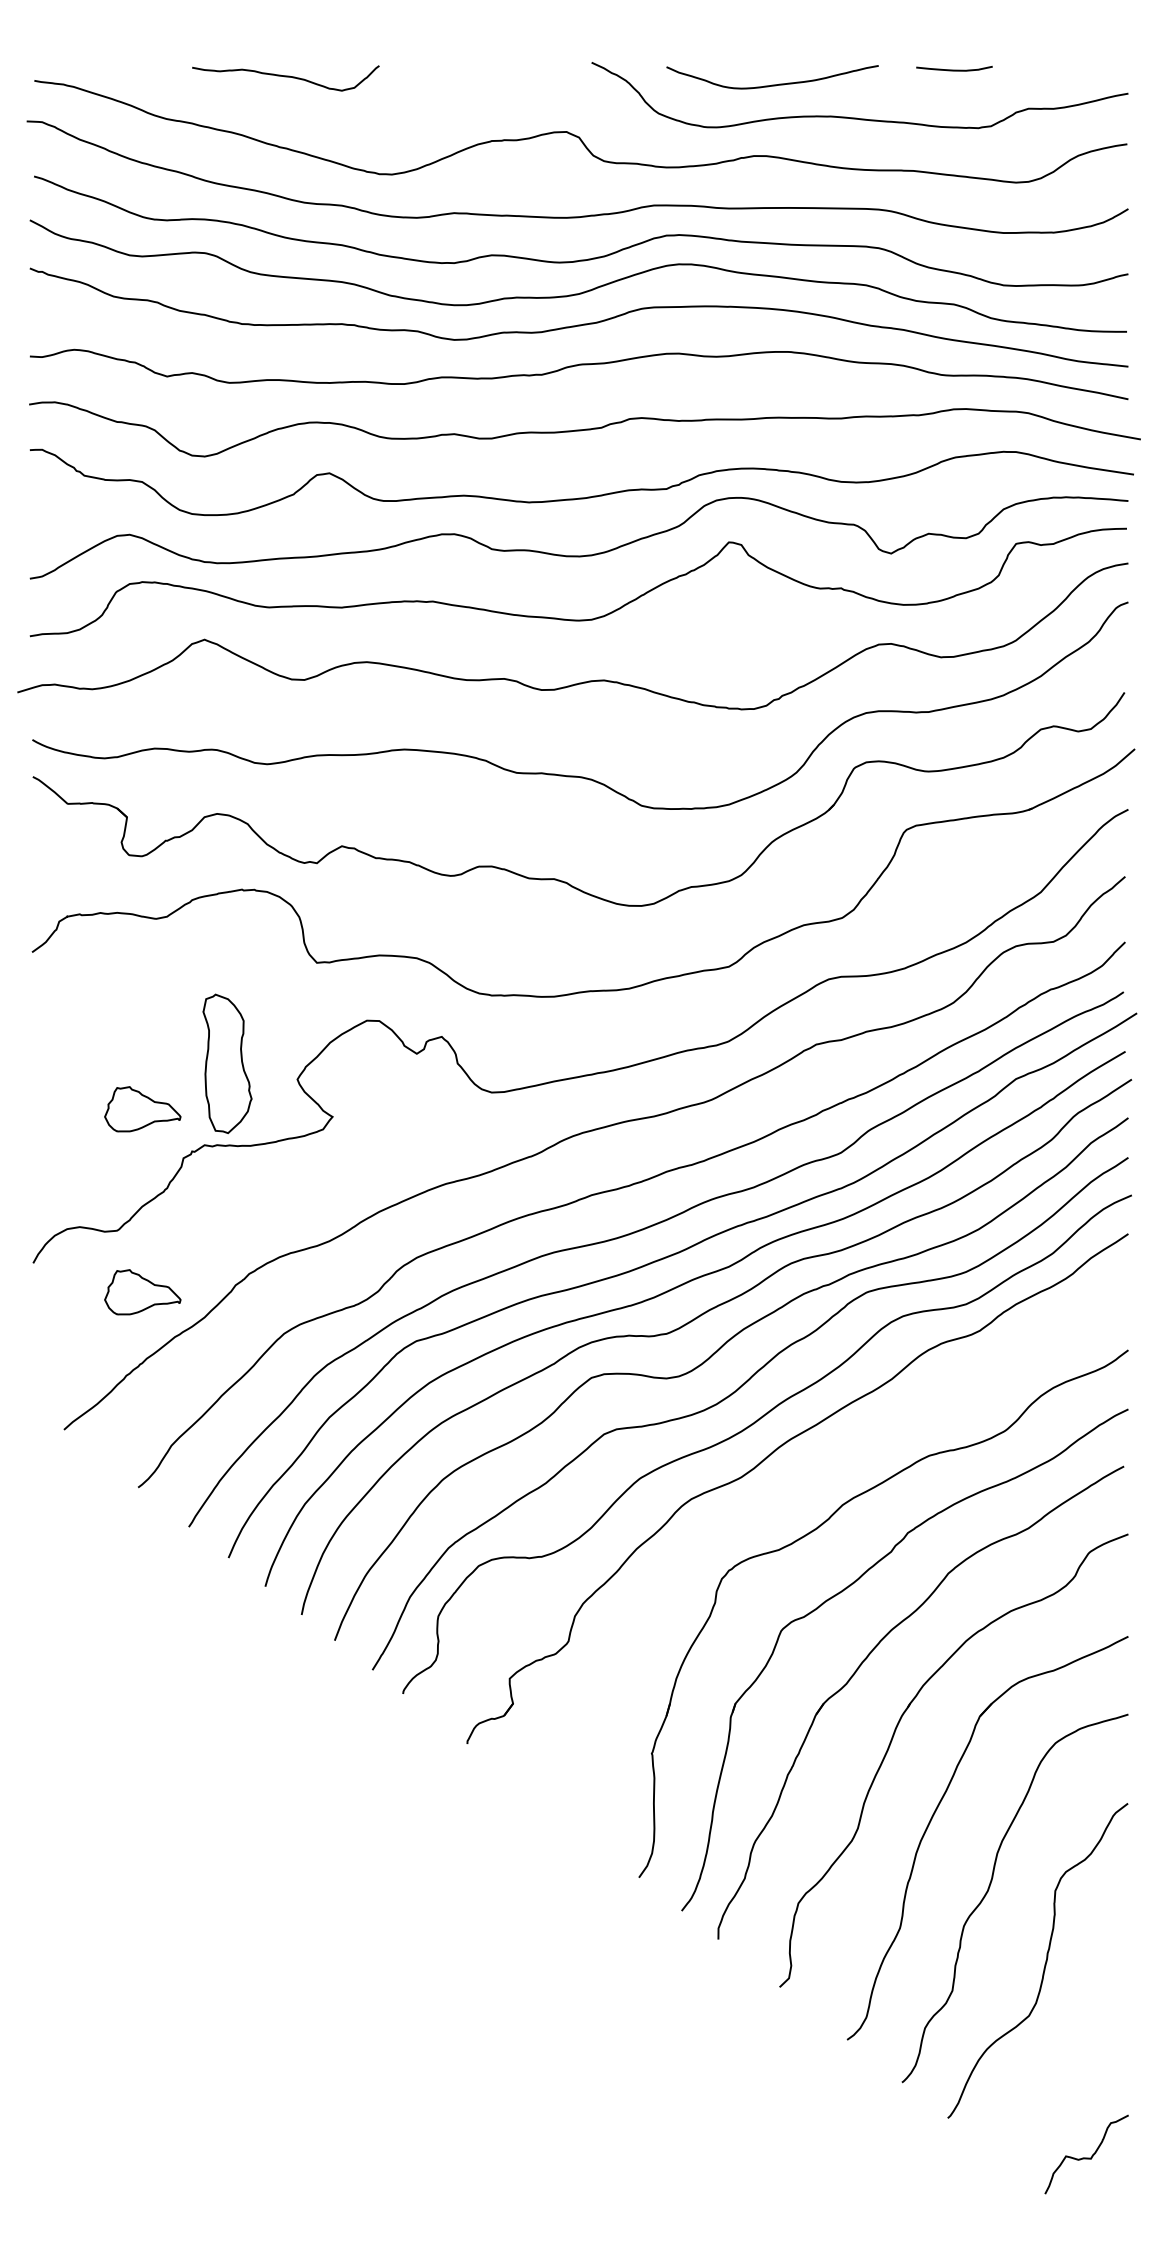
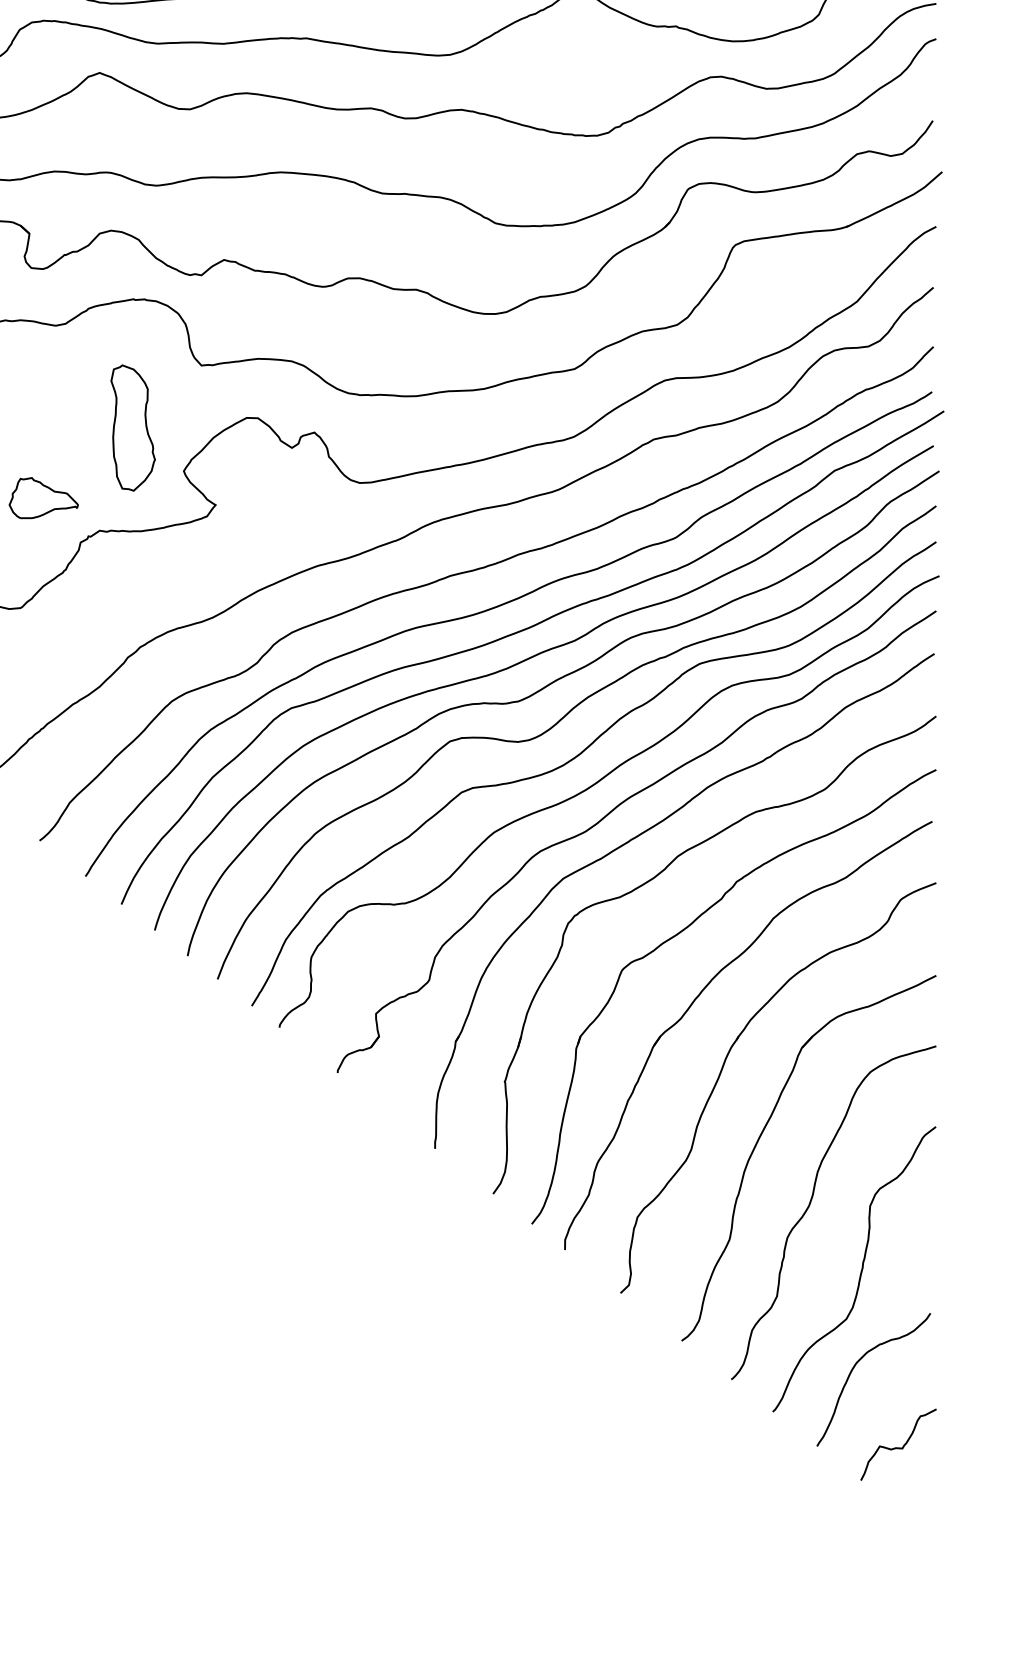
part: (227, 1063) -> (133, 427), moved
part: (142, 1292) -> (43, 664), removed
part: (807, 1478) -> (645, 832), added
curve: (1039, 2067) -> (855, 1365), added

